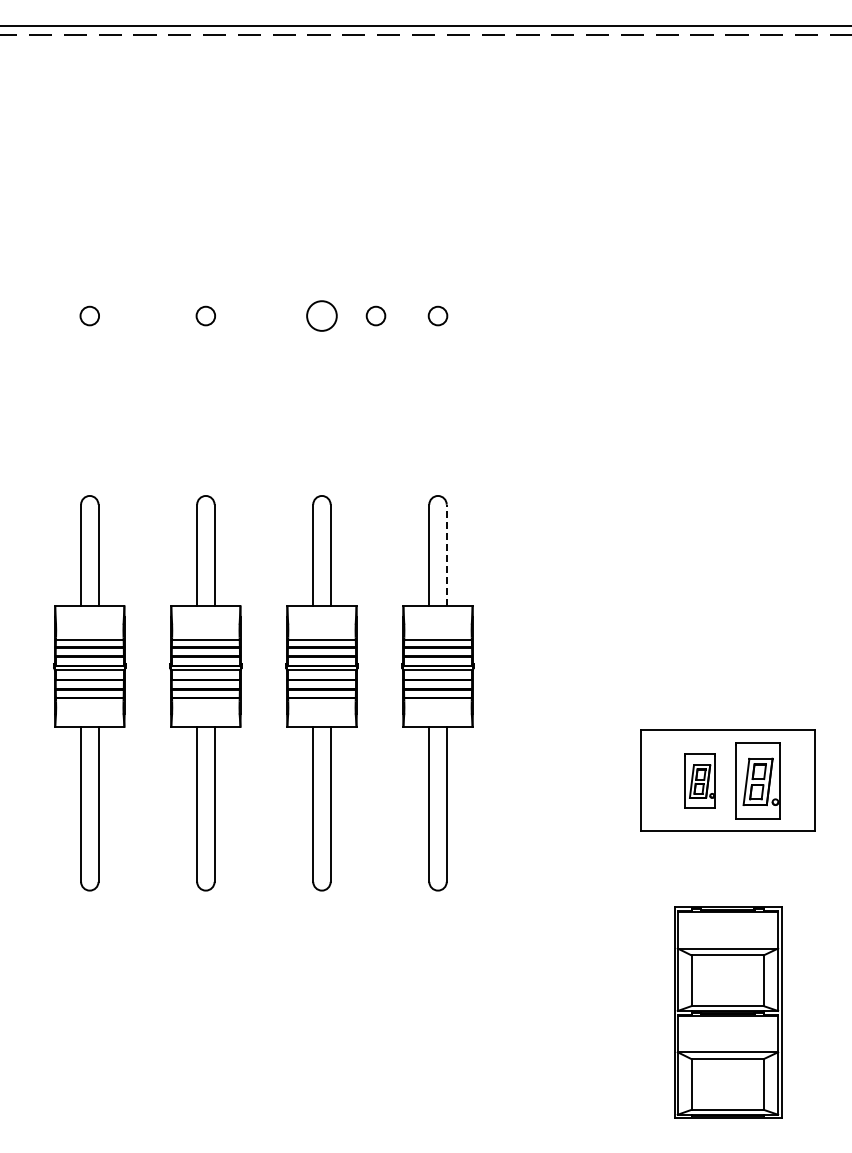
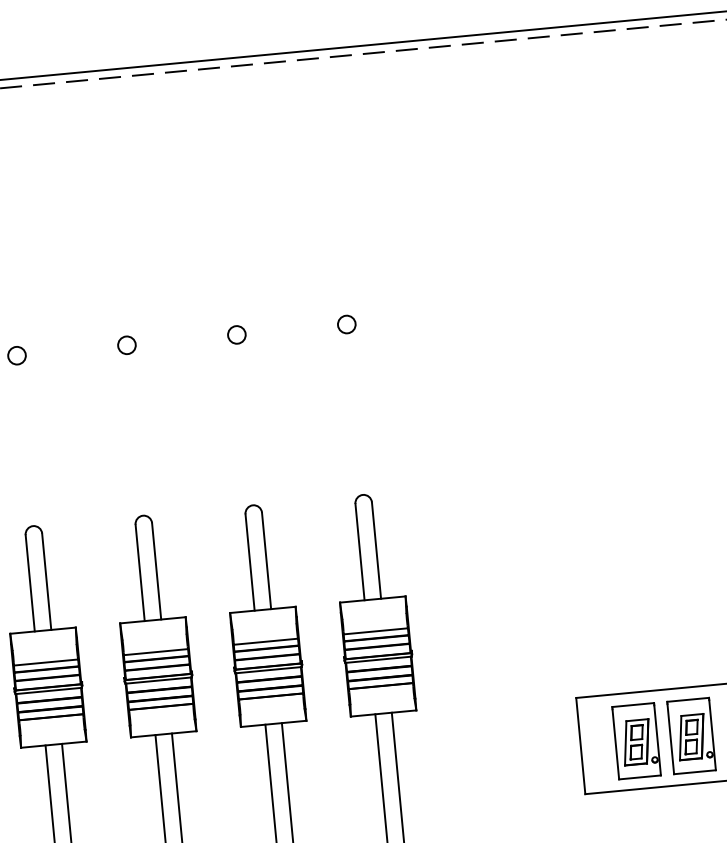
circle: (321, 315) -> (236, 334), size x0.62
circle: (375, 315) -> (287, 329), removed
line: (446, 555) -> (376, 550), dashed -> solid
part: (699, 780) -> (636, 740), size x1.43

